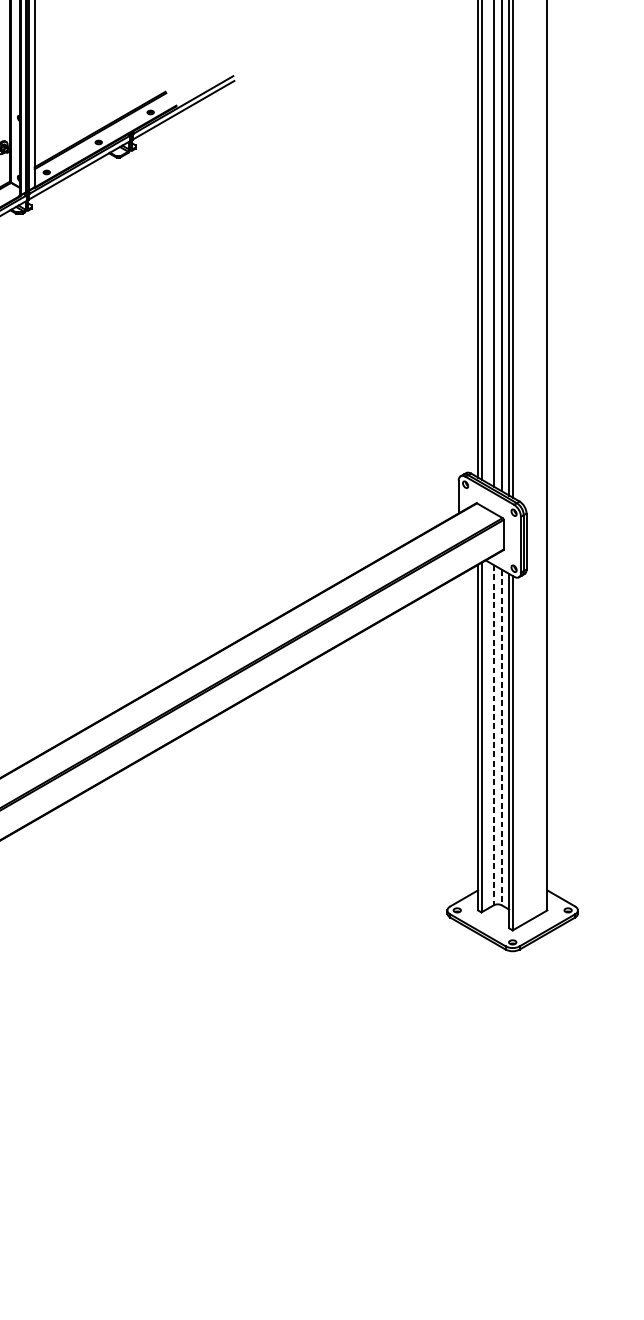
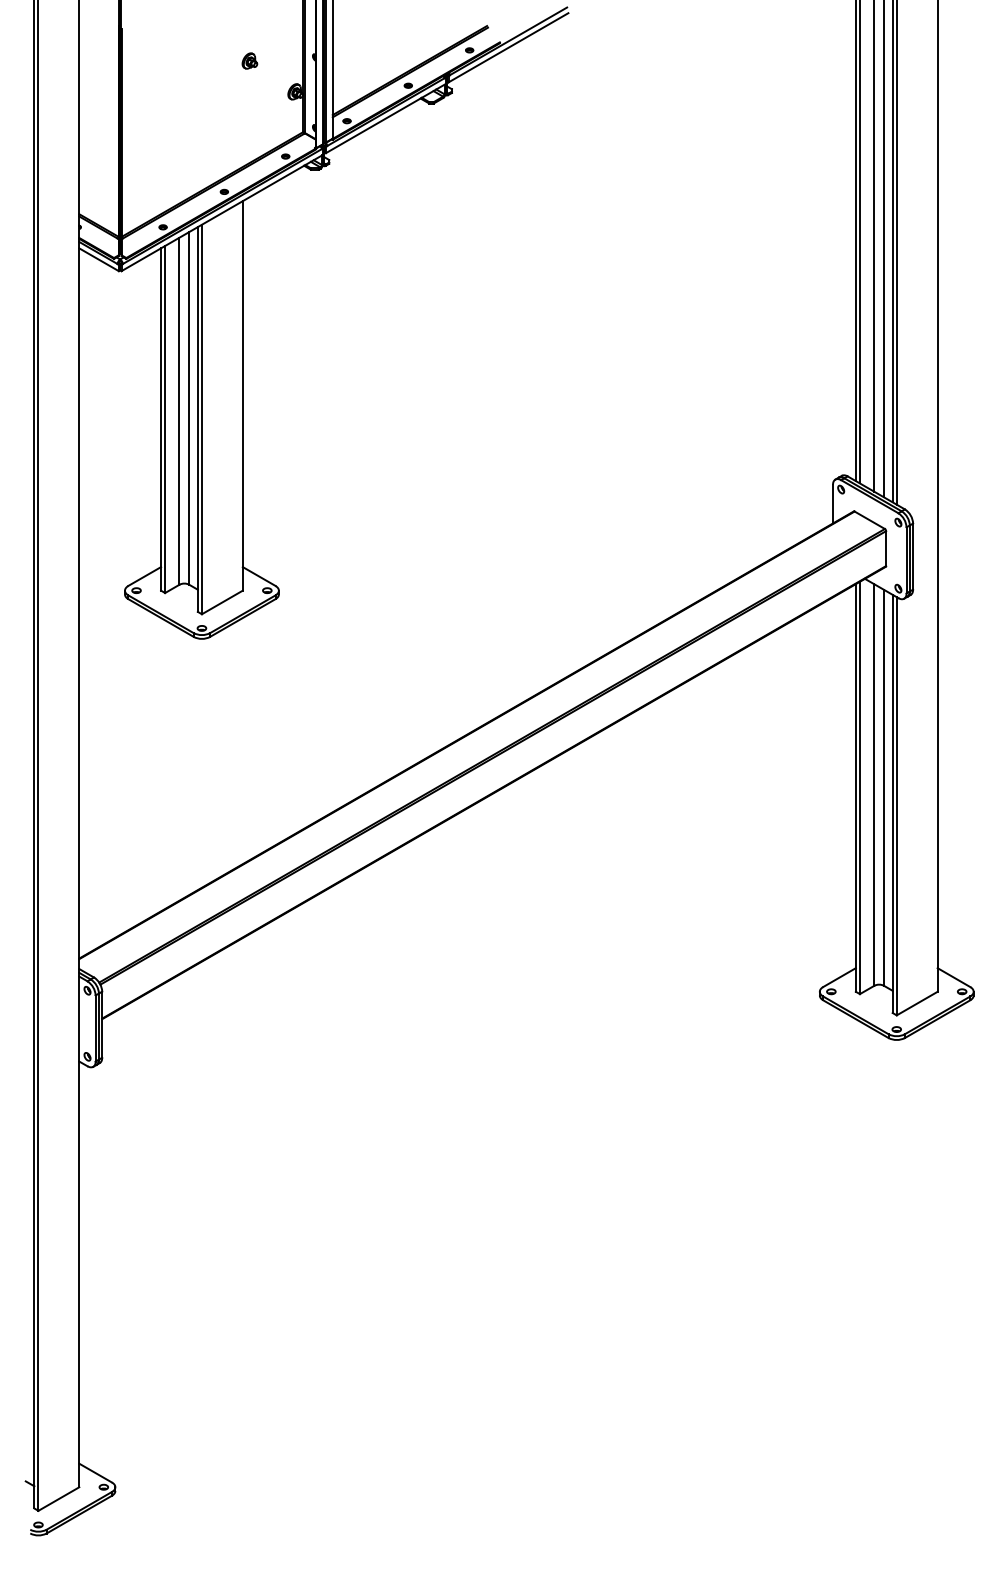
line: (493, 735) -> (874, 785), dashed -> solid
line: (502, 737) -> (884, 787), dashed -> solid

